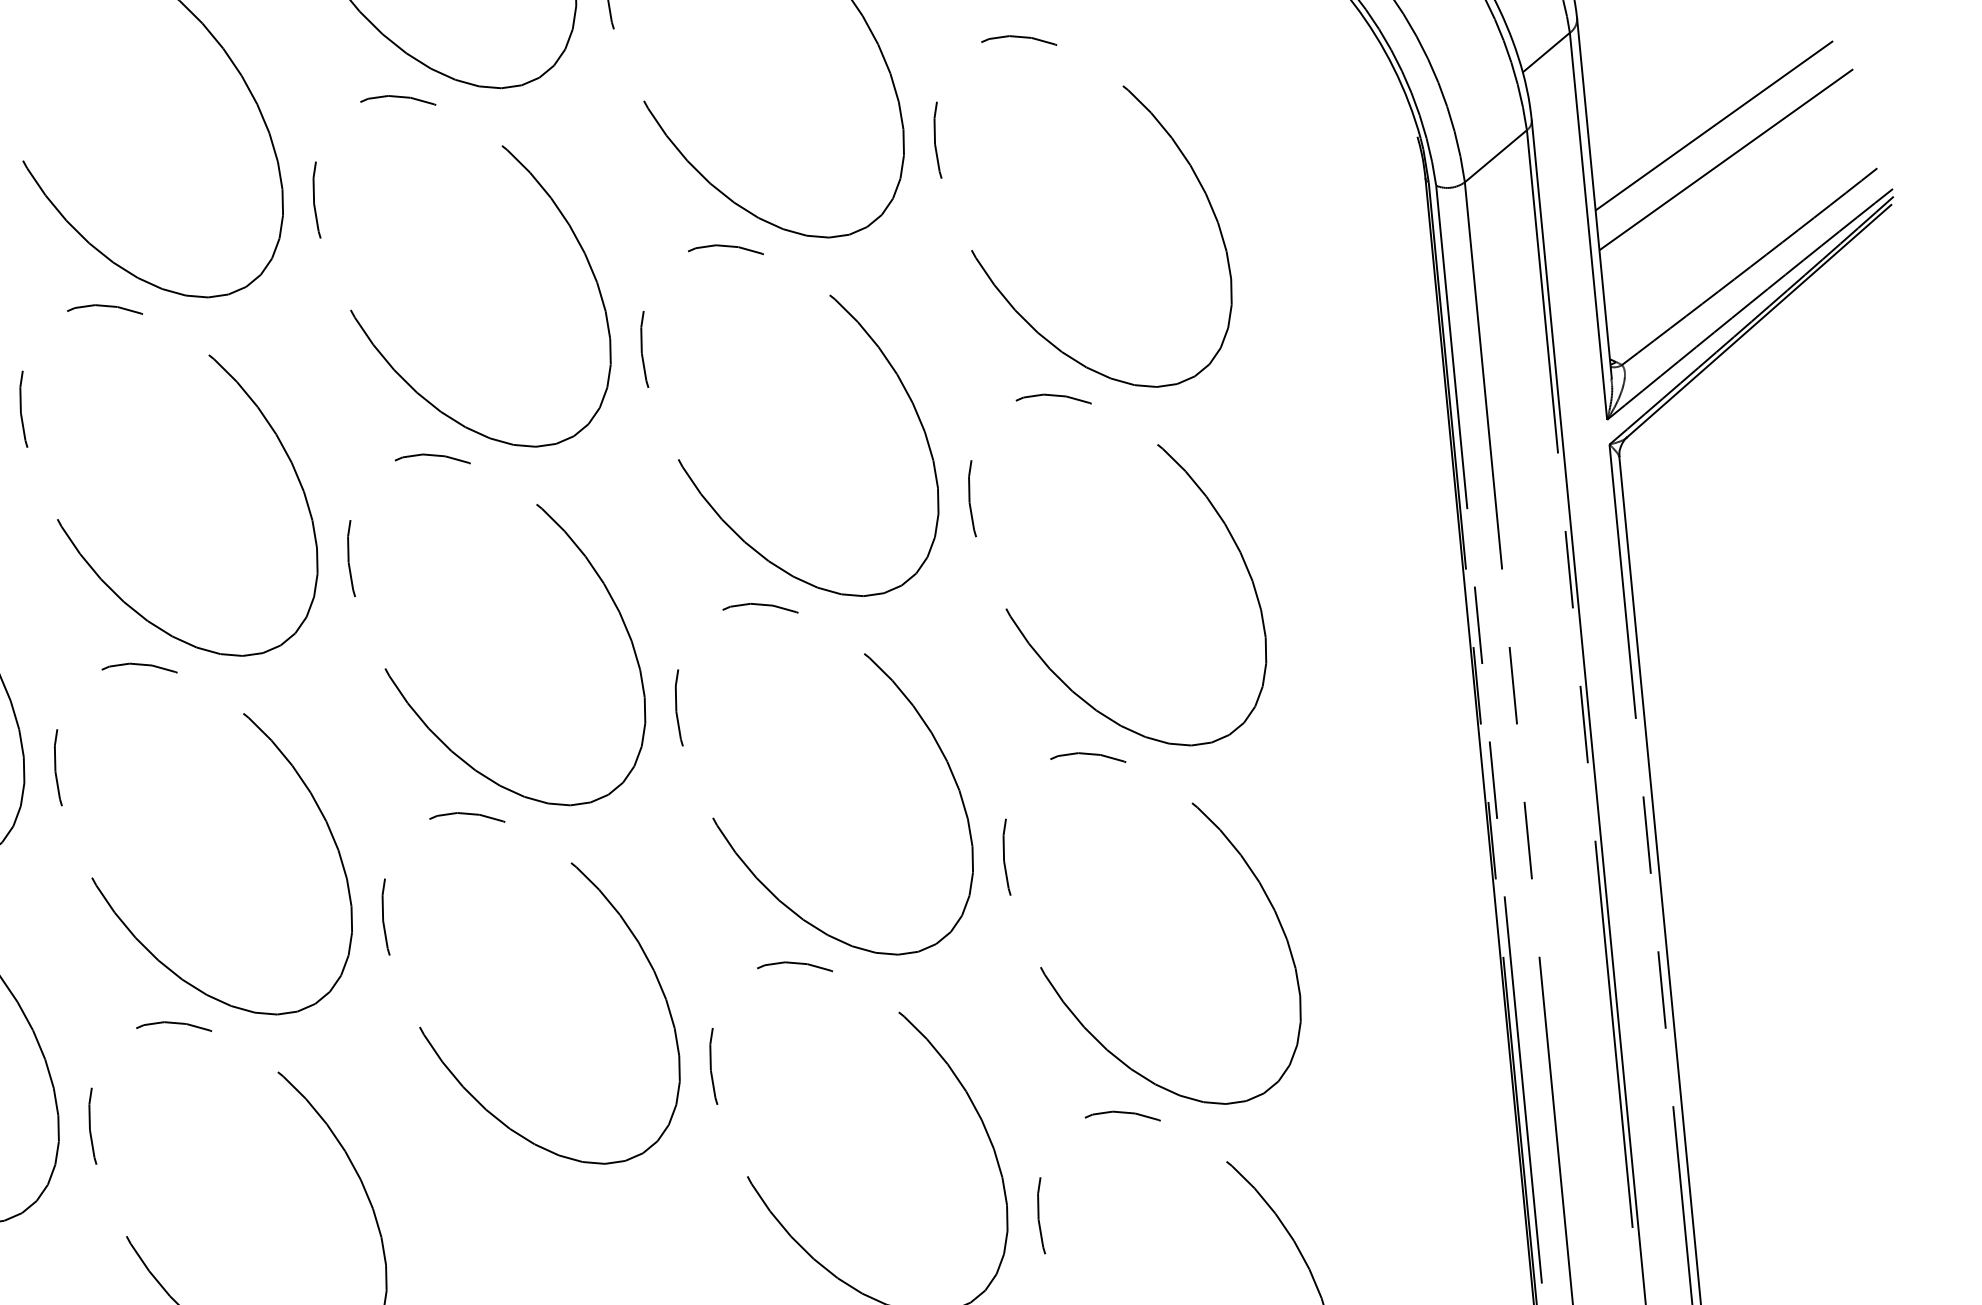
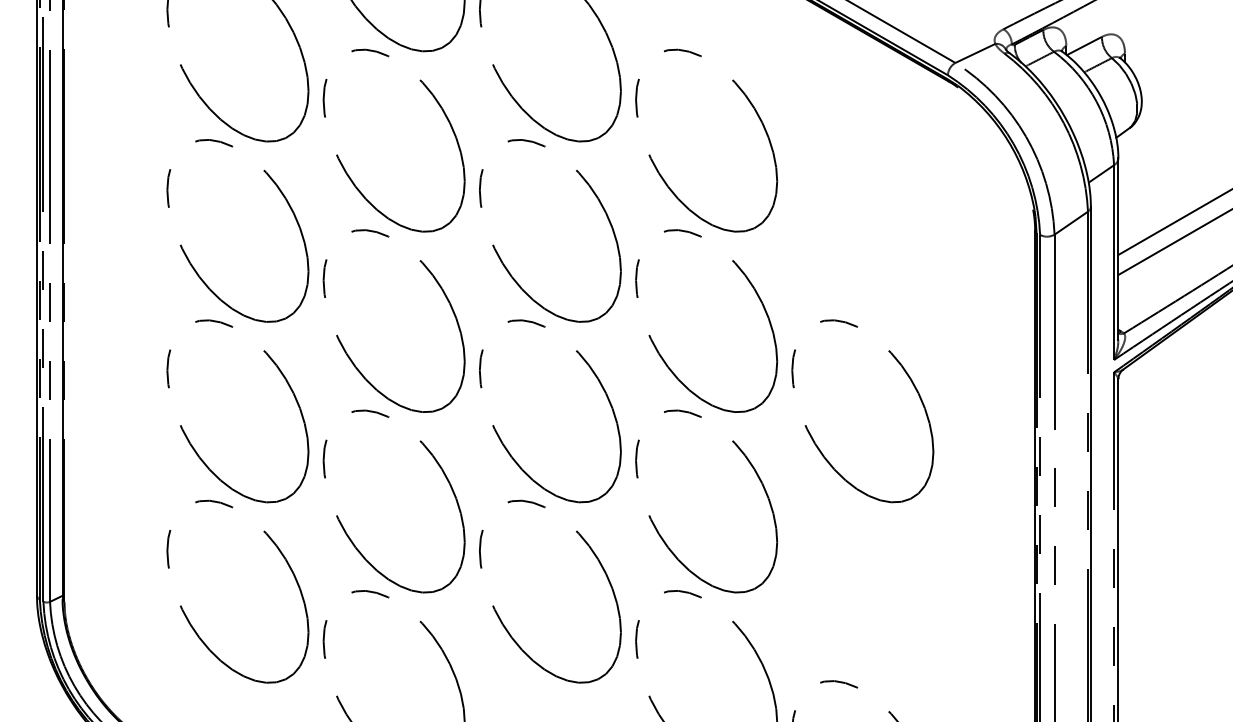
part: (992, 277) -> (814, 259), removed
part: (1059, 991) -> (813, 618), removed

